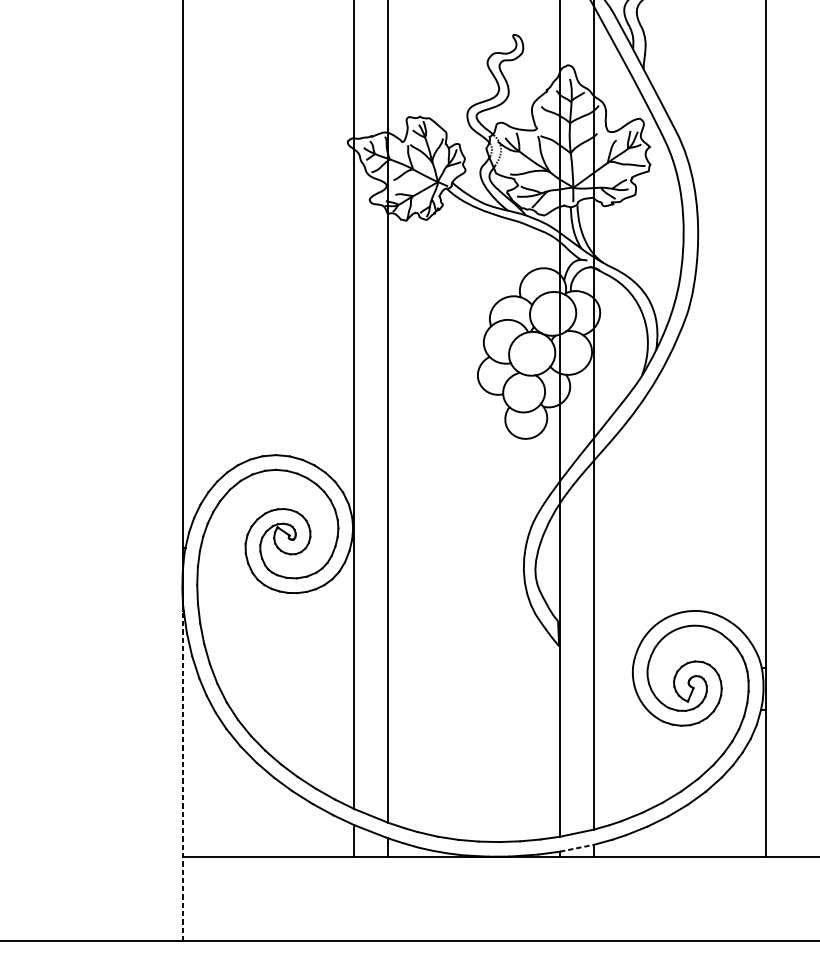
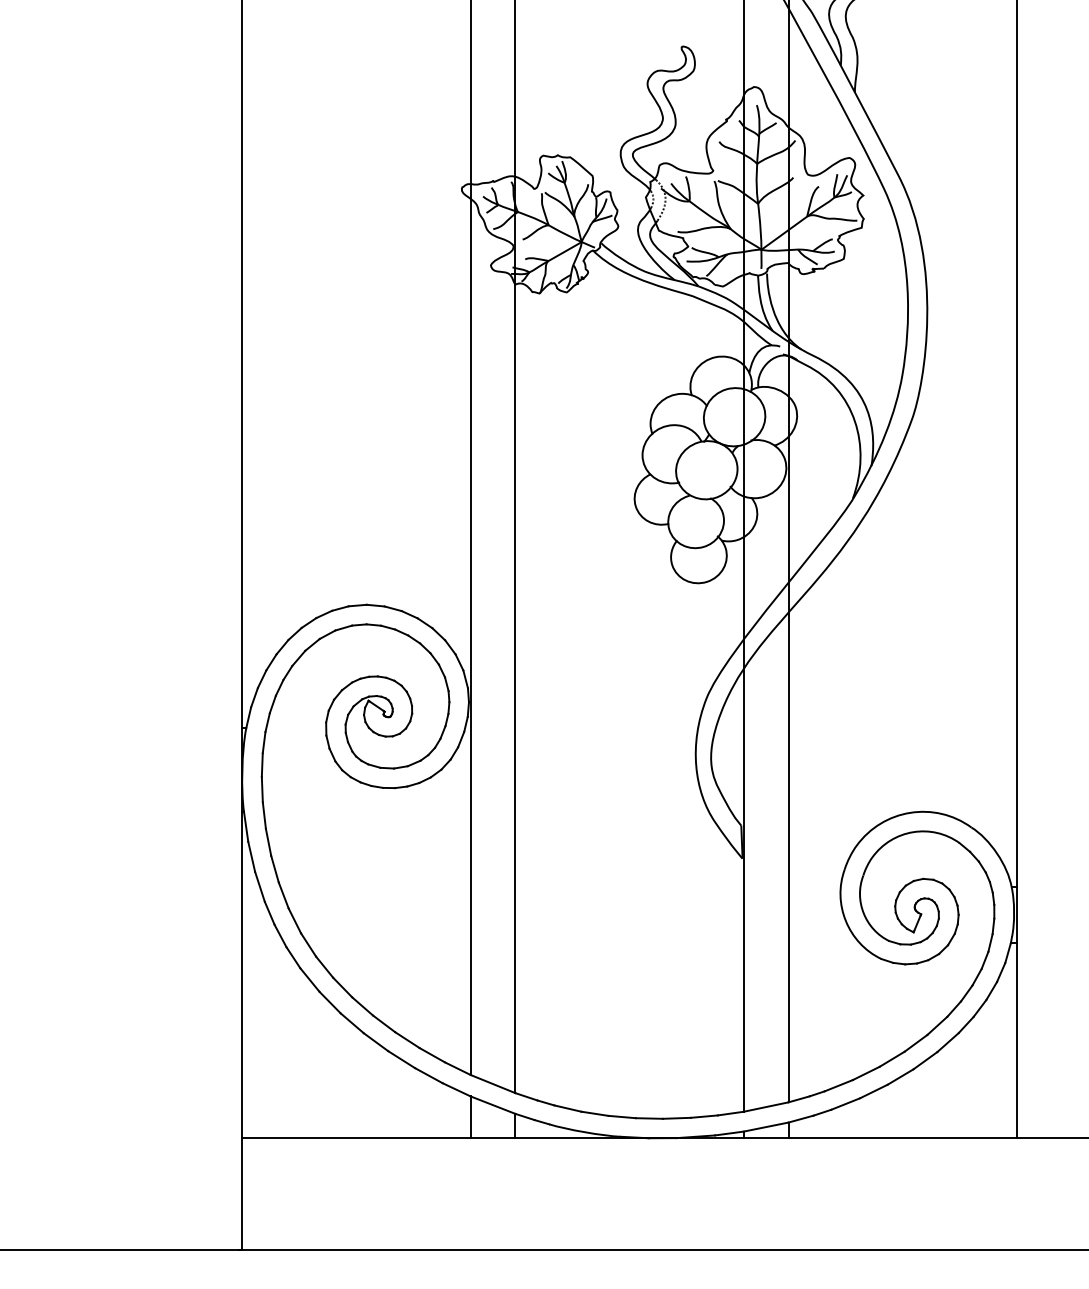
line: (182, 775) -> (242, 1030), dashed -> solid
line: (577, 848) -> (766, 1127), dashed -> solid

